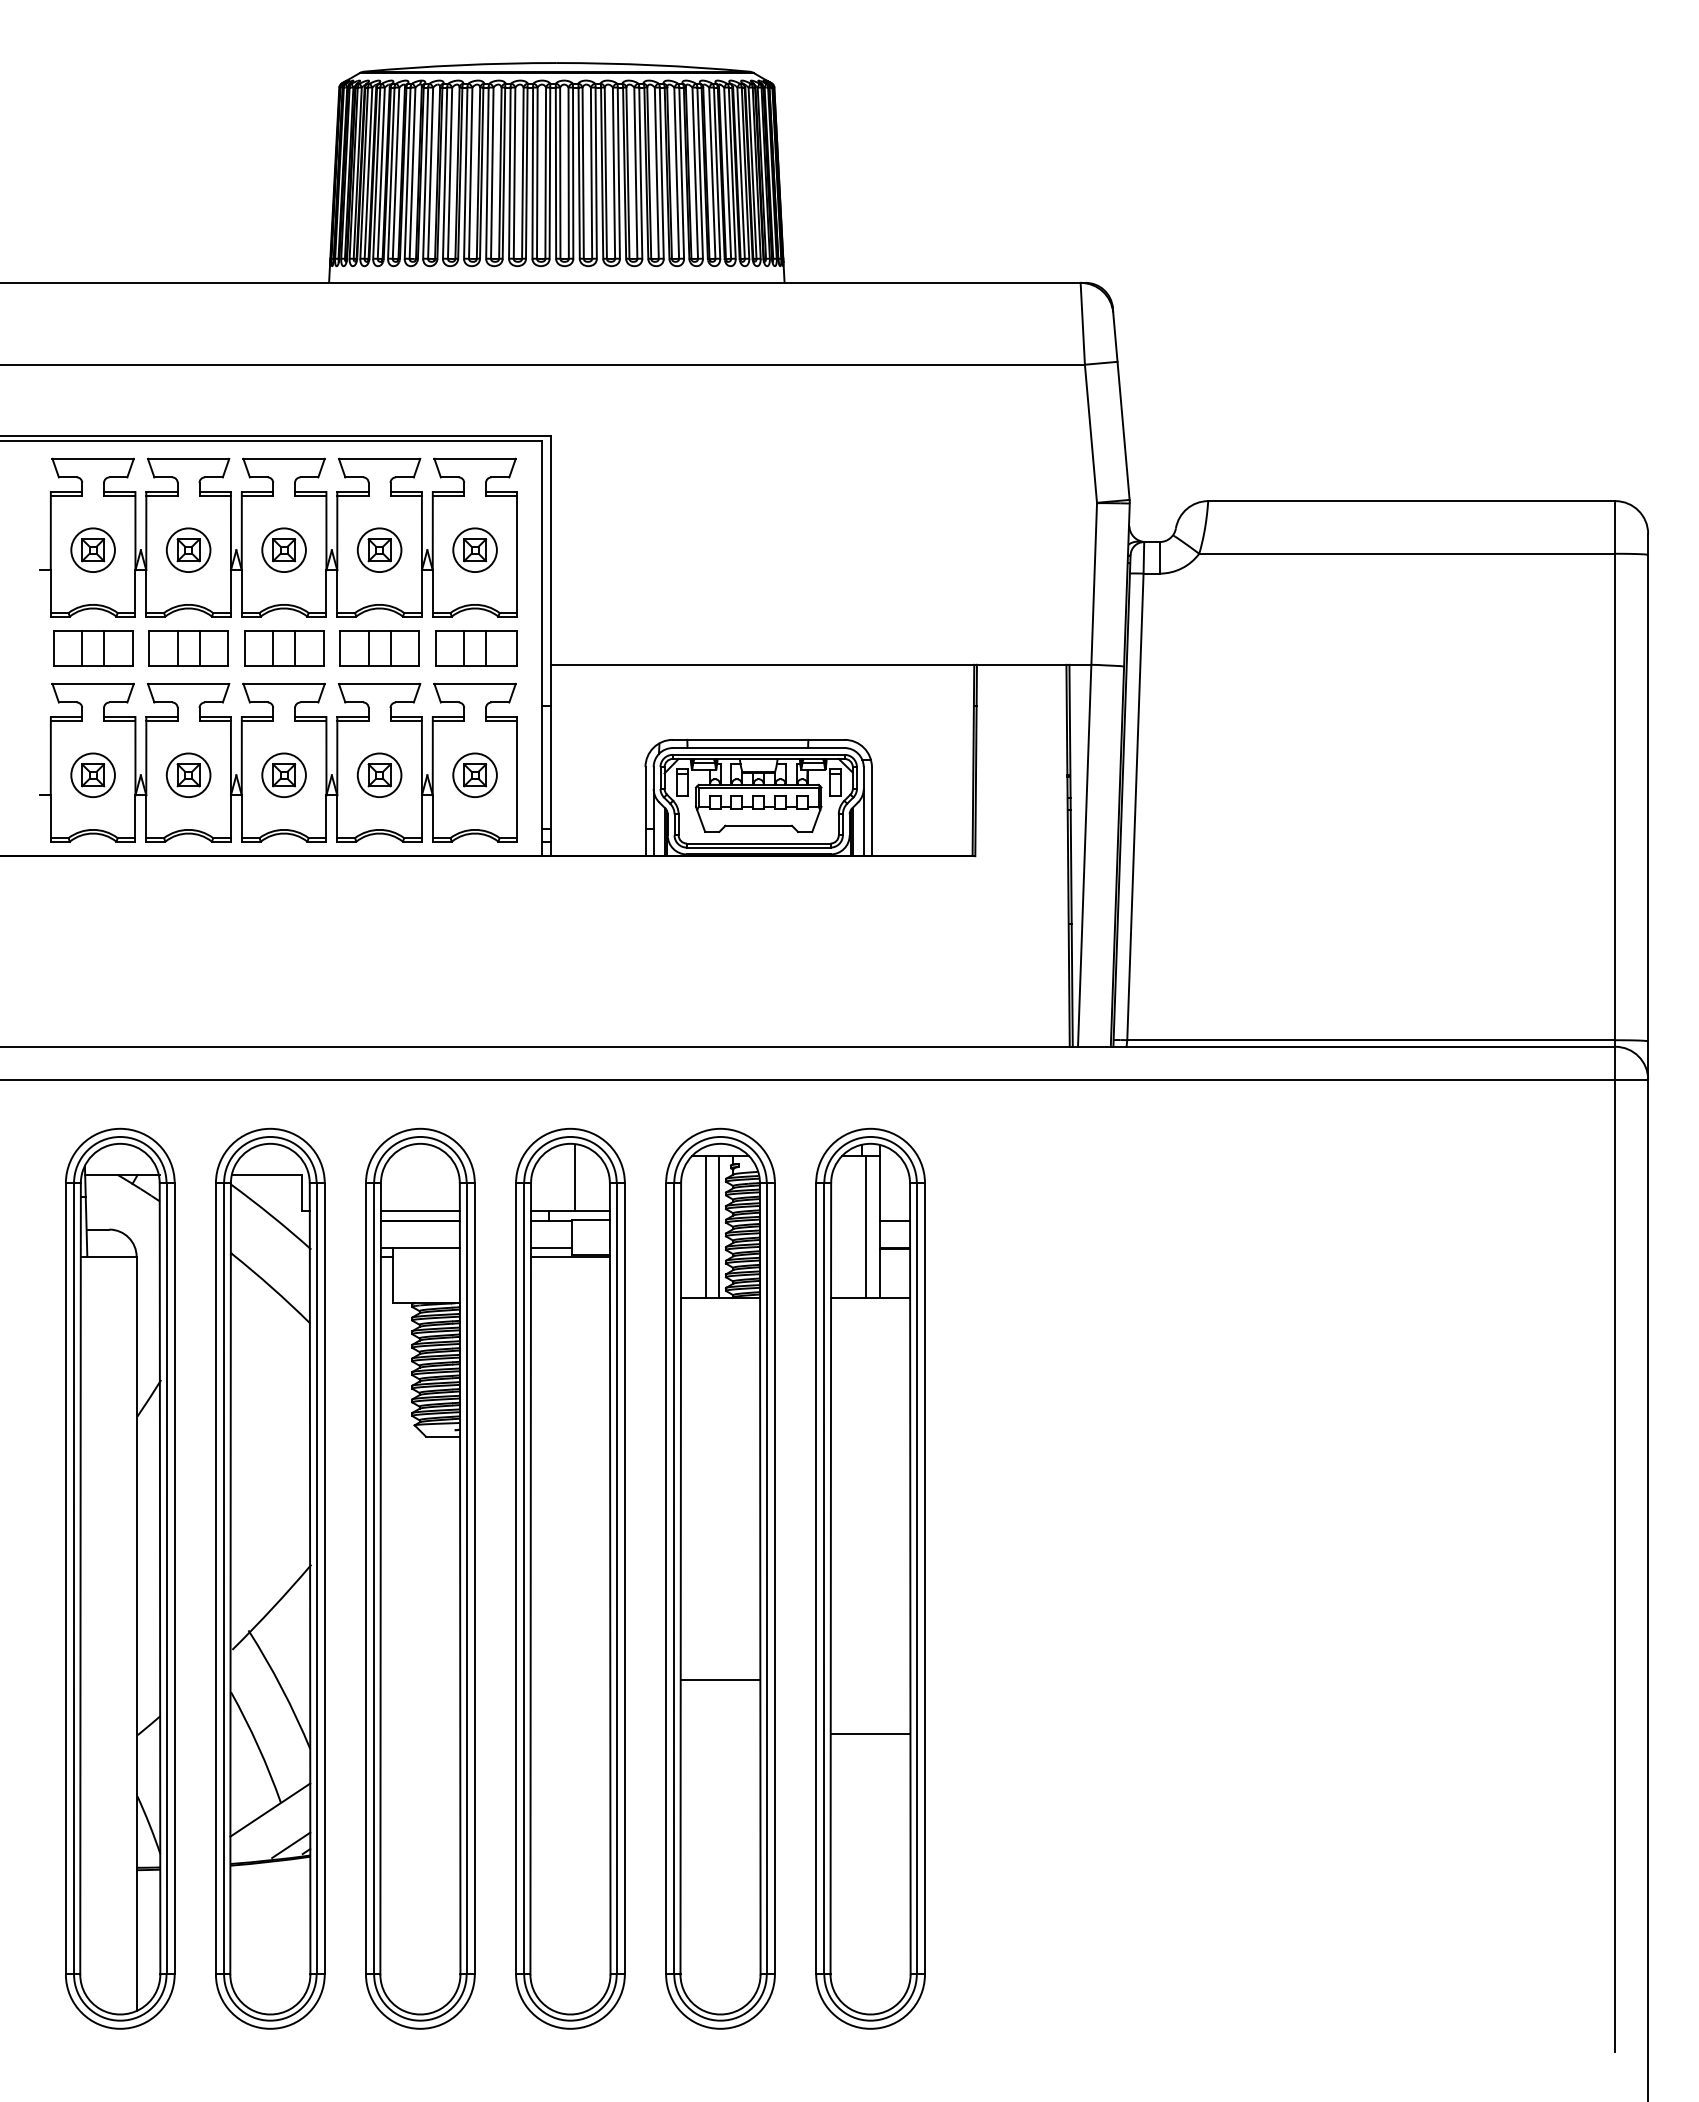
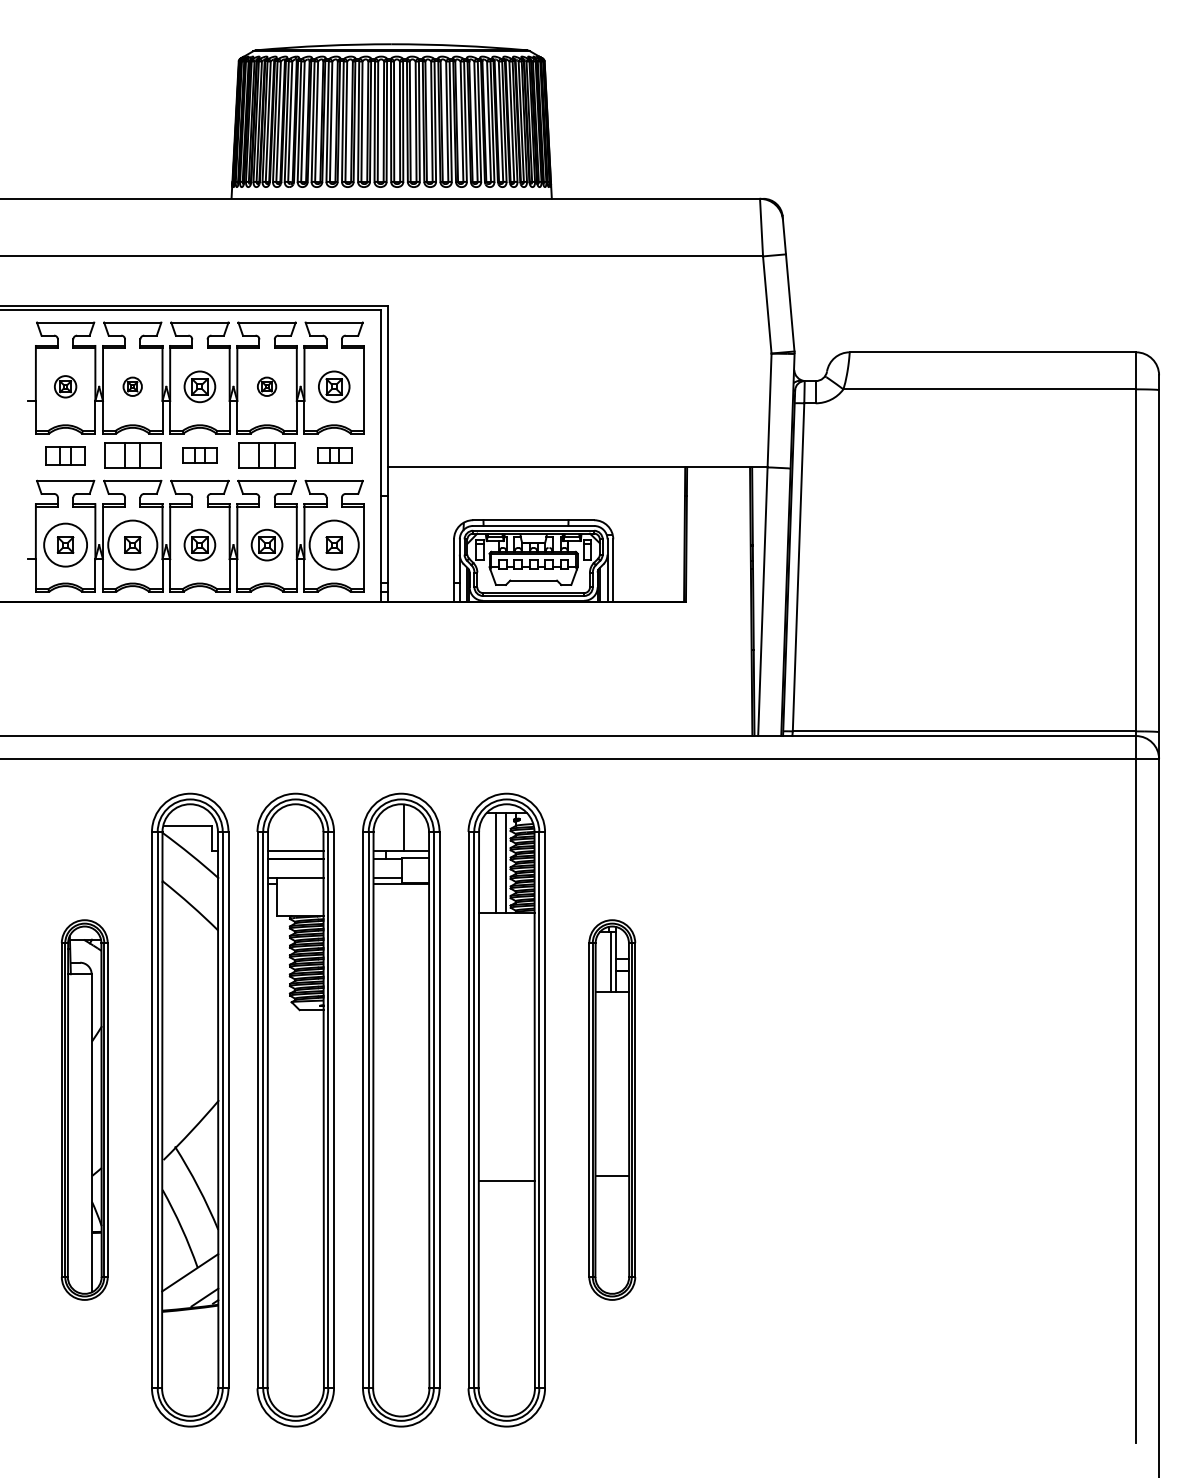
part: (92, 549) -> (65, 386), size x0.7
part: (188, 549) -> (132, 386), size x0.6
part: (379, 549) -> (266, 386), size x0.6
part: (93, 648) -> (65, 455), size x0.7
part: (284, 648) -> (200, 455), size x0.6
part: (476, 648) -> (335, 455), size x0.6
circle: (92, 775) -> (65, 545), size x1.4
circle: (188, 775) -> (132, 545), size x1.6
circle: (474, 775) -> (333, 545), size x1.6
part: (120, 1578) -> (84, 1109), size x0.6
part: (870, 1578) -> (612, 1109), size x0.6

